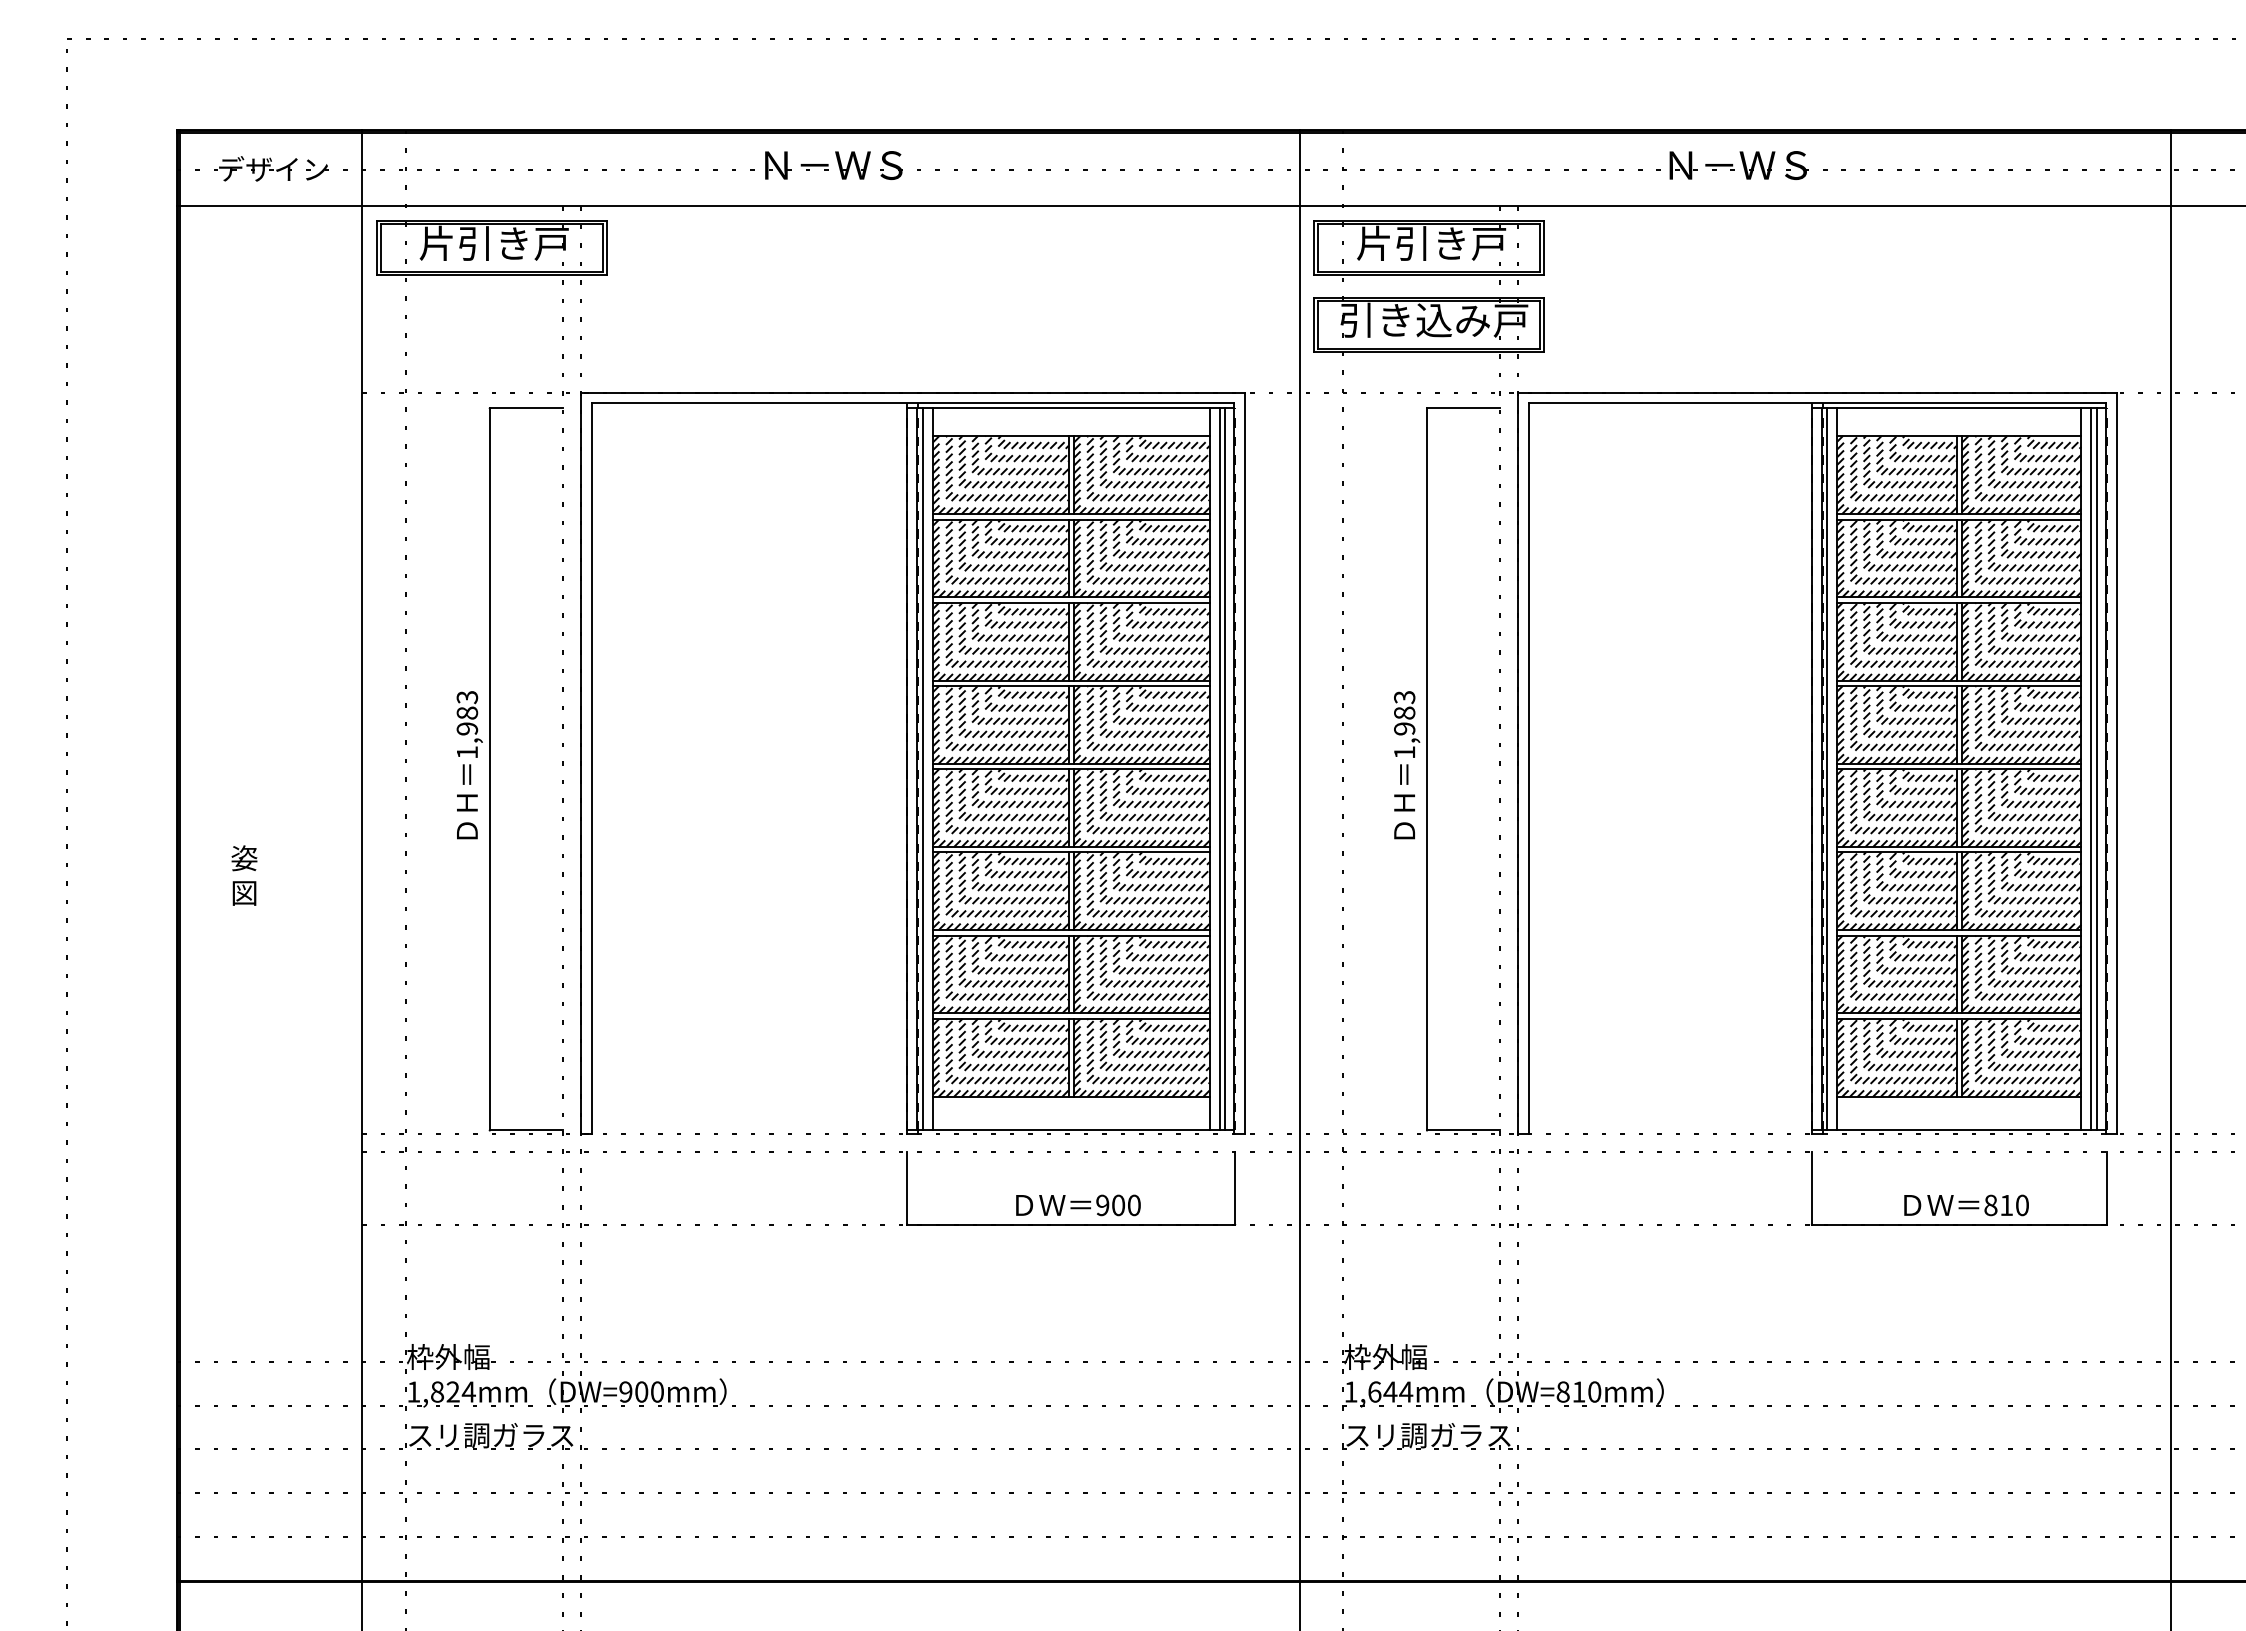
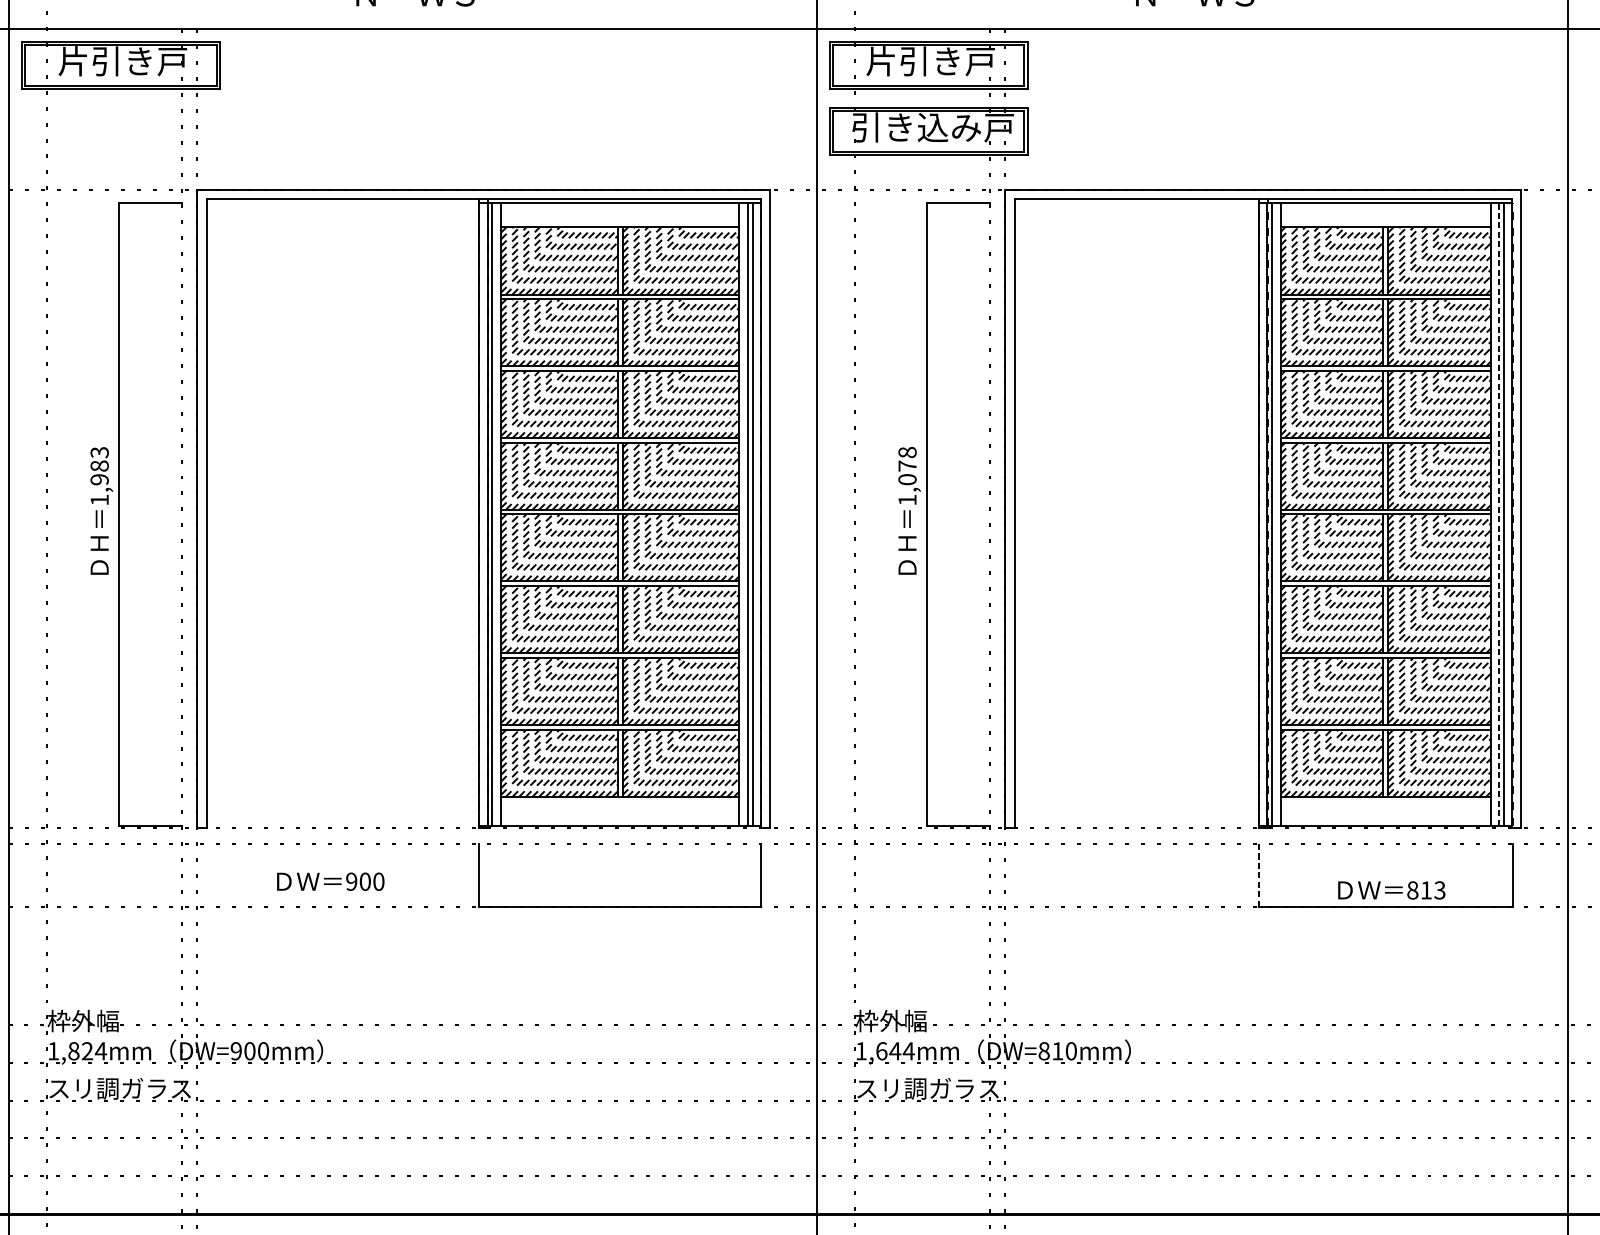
text: (1404, 712) -> (907, 465), 1,983 -> 1,078
line: (2091, 768) -> (1499, 513), solid -> dashed
line: (1811, 1187) -> (1258, 874), solid -> dashed
text: (2021, 1204) -> (1439, 889), 810 -> 813
text: (1078, 1205) -> (330, 881), moved

